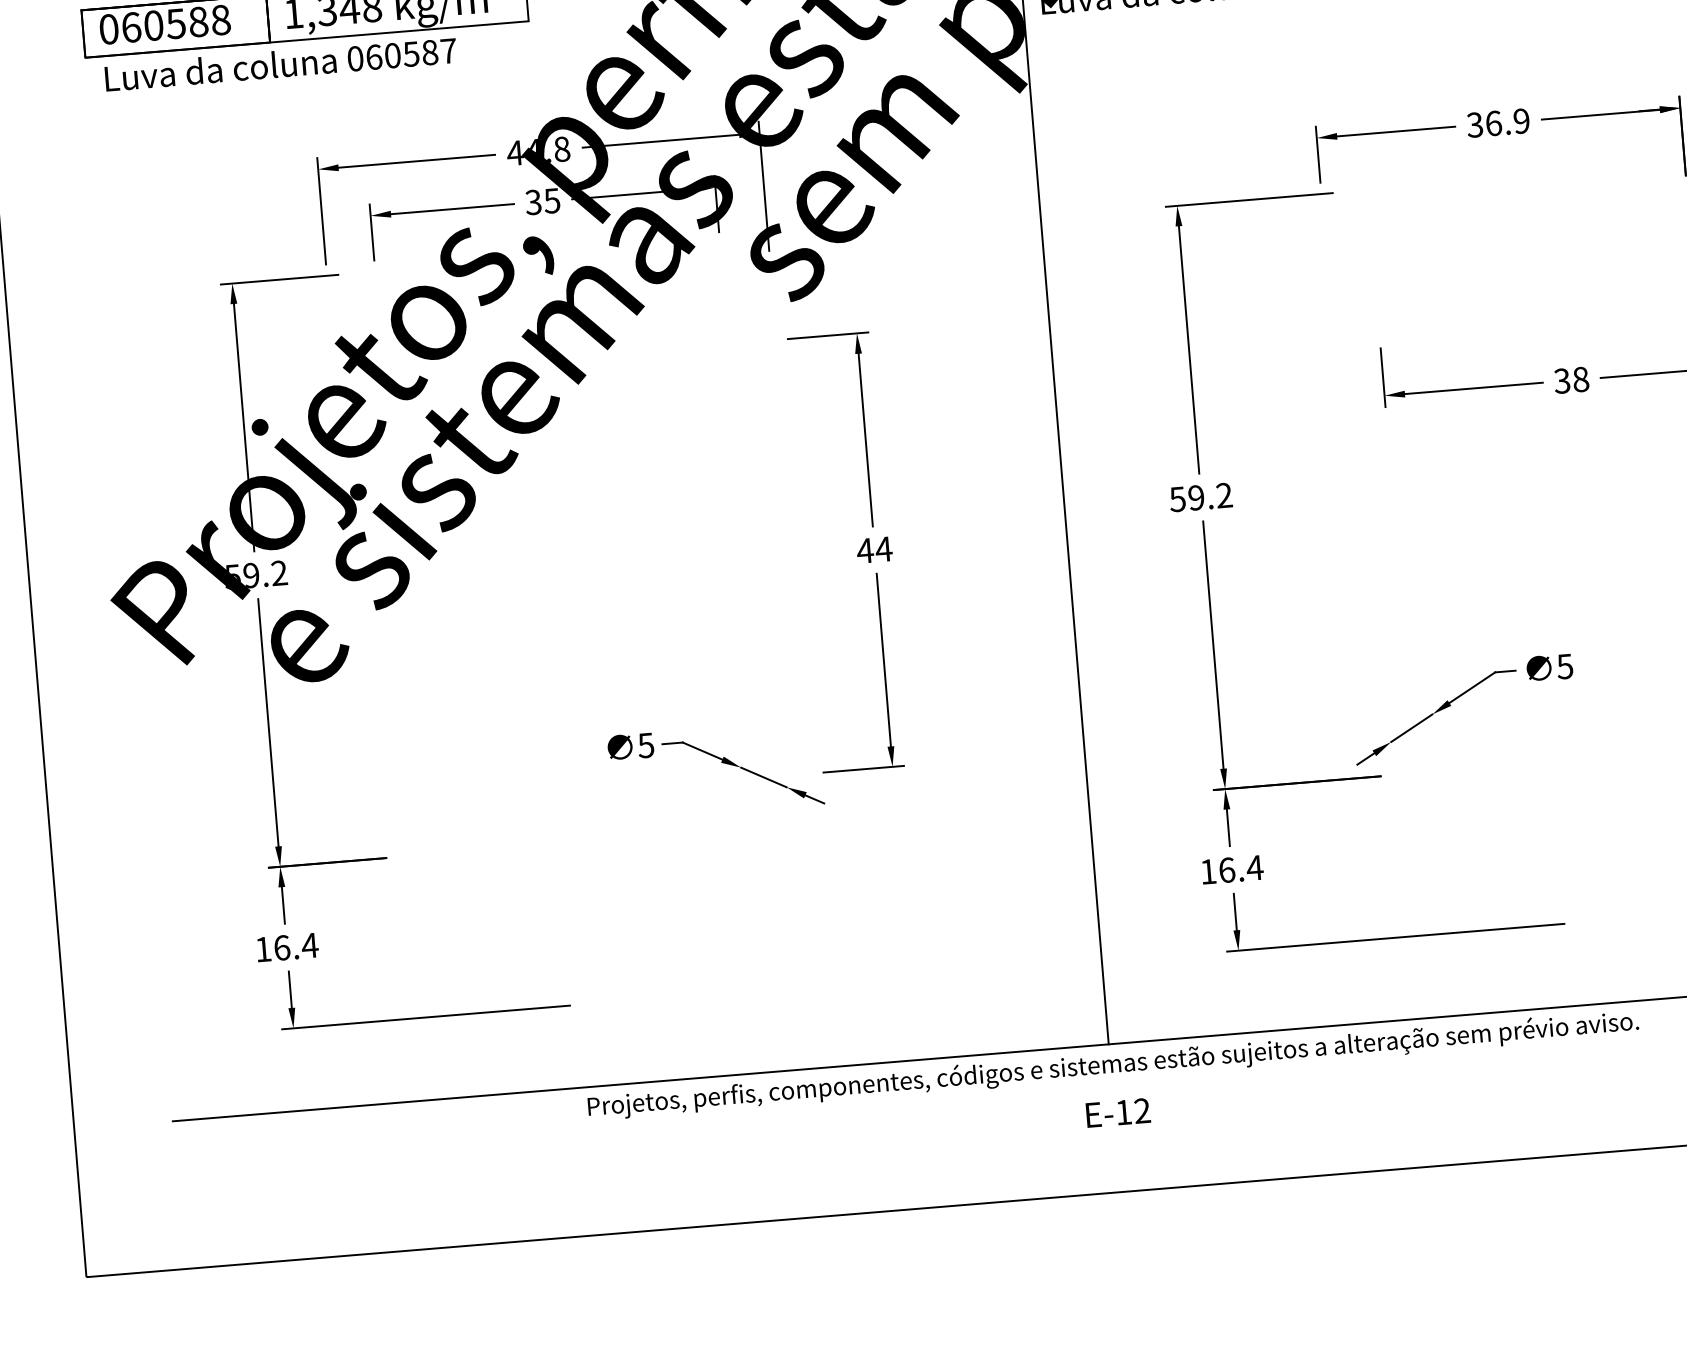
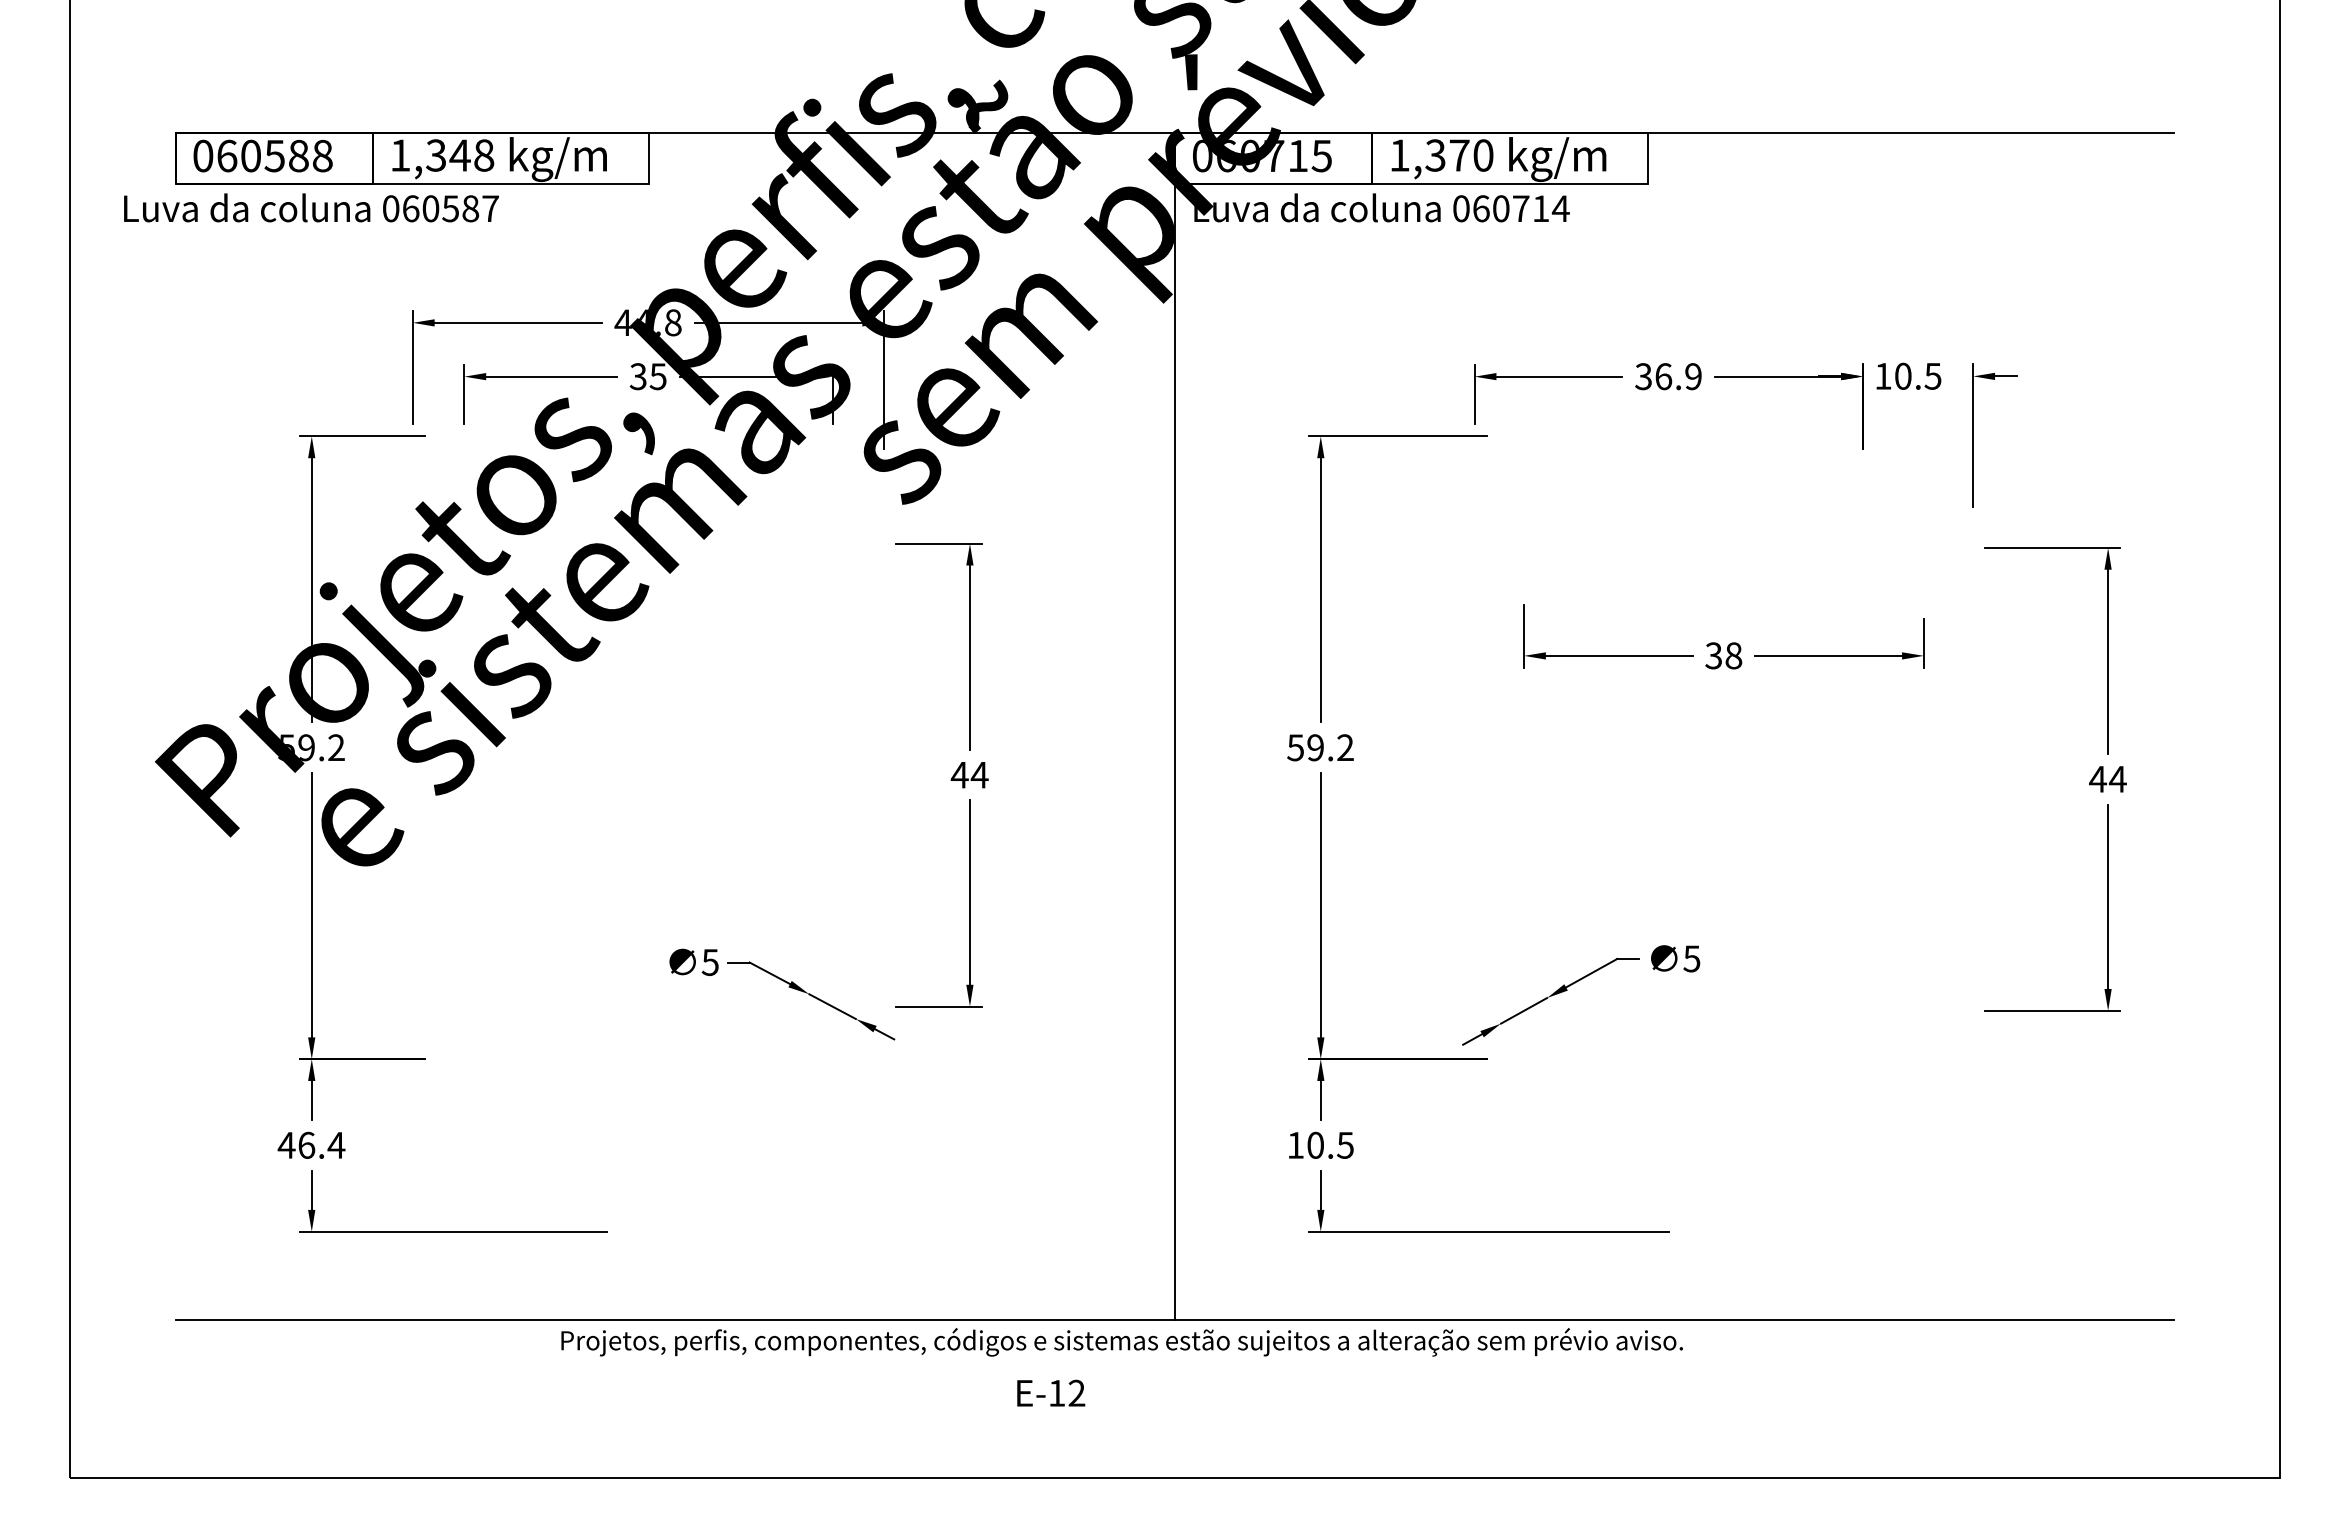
text: (280, 63) -> (311, 207), moved
text: (1240, 868) -> (1330, 1144), 16.4 -> 10.5
text: (263, 949) -> (286, 1145), 16.4 -> 46.4
text: (1112, 1065) -> (1121, 1342), moved
text: (1118, 1112) -> (1051, 1392), moved

